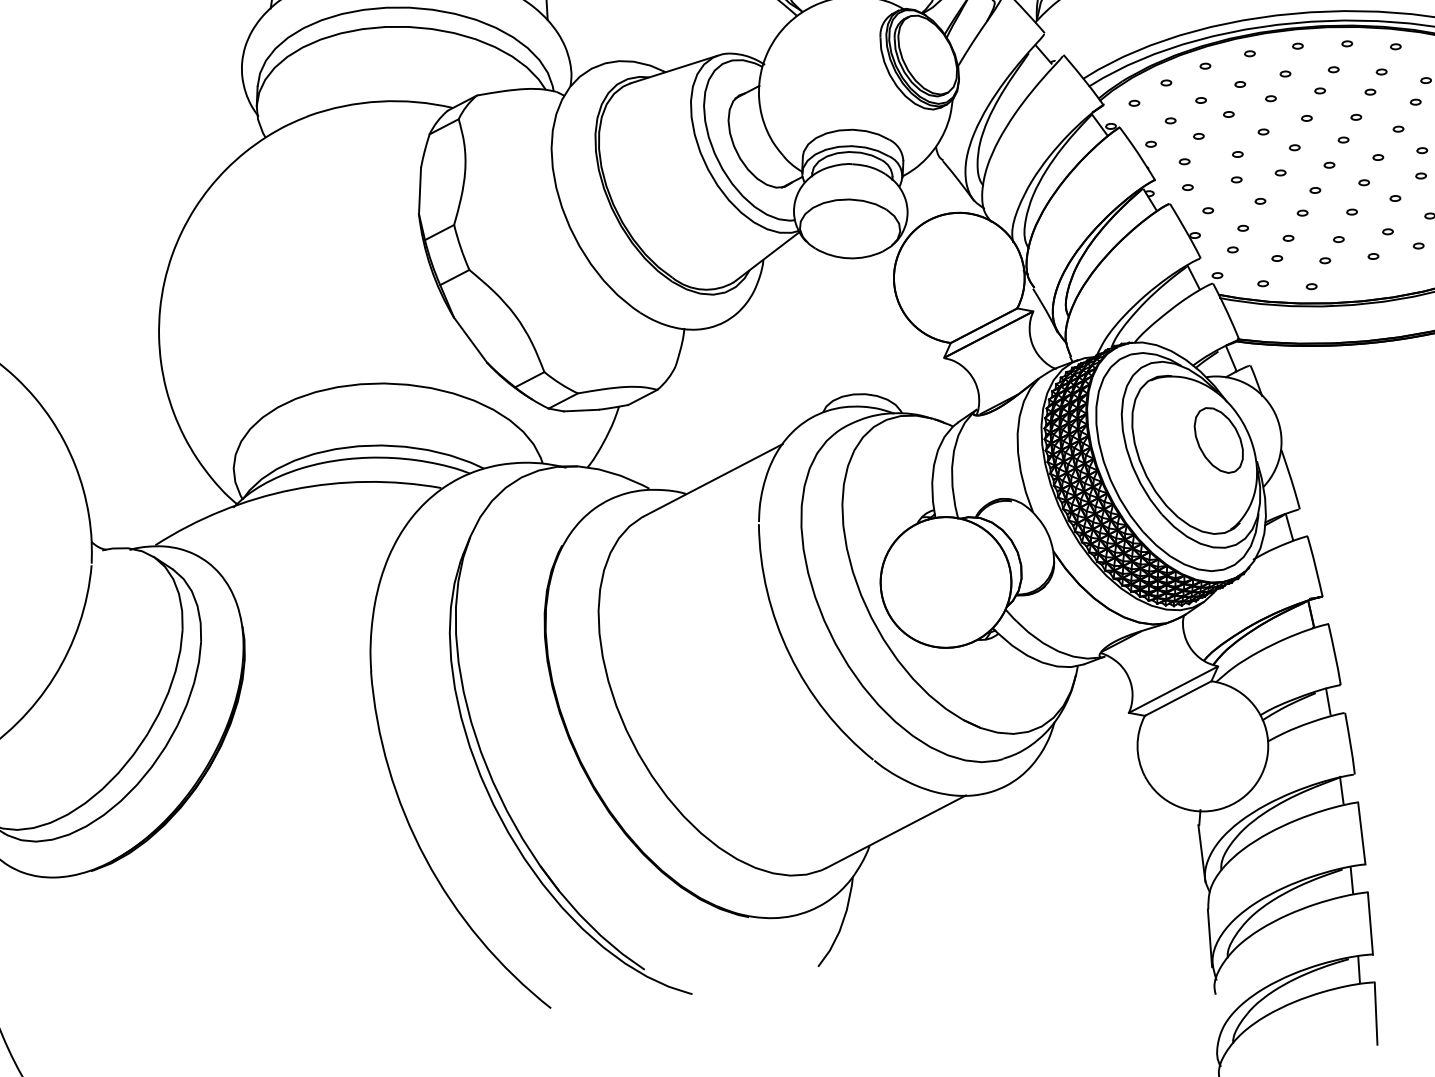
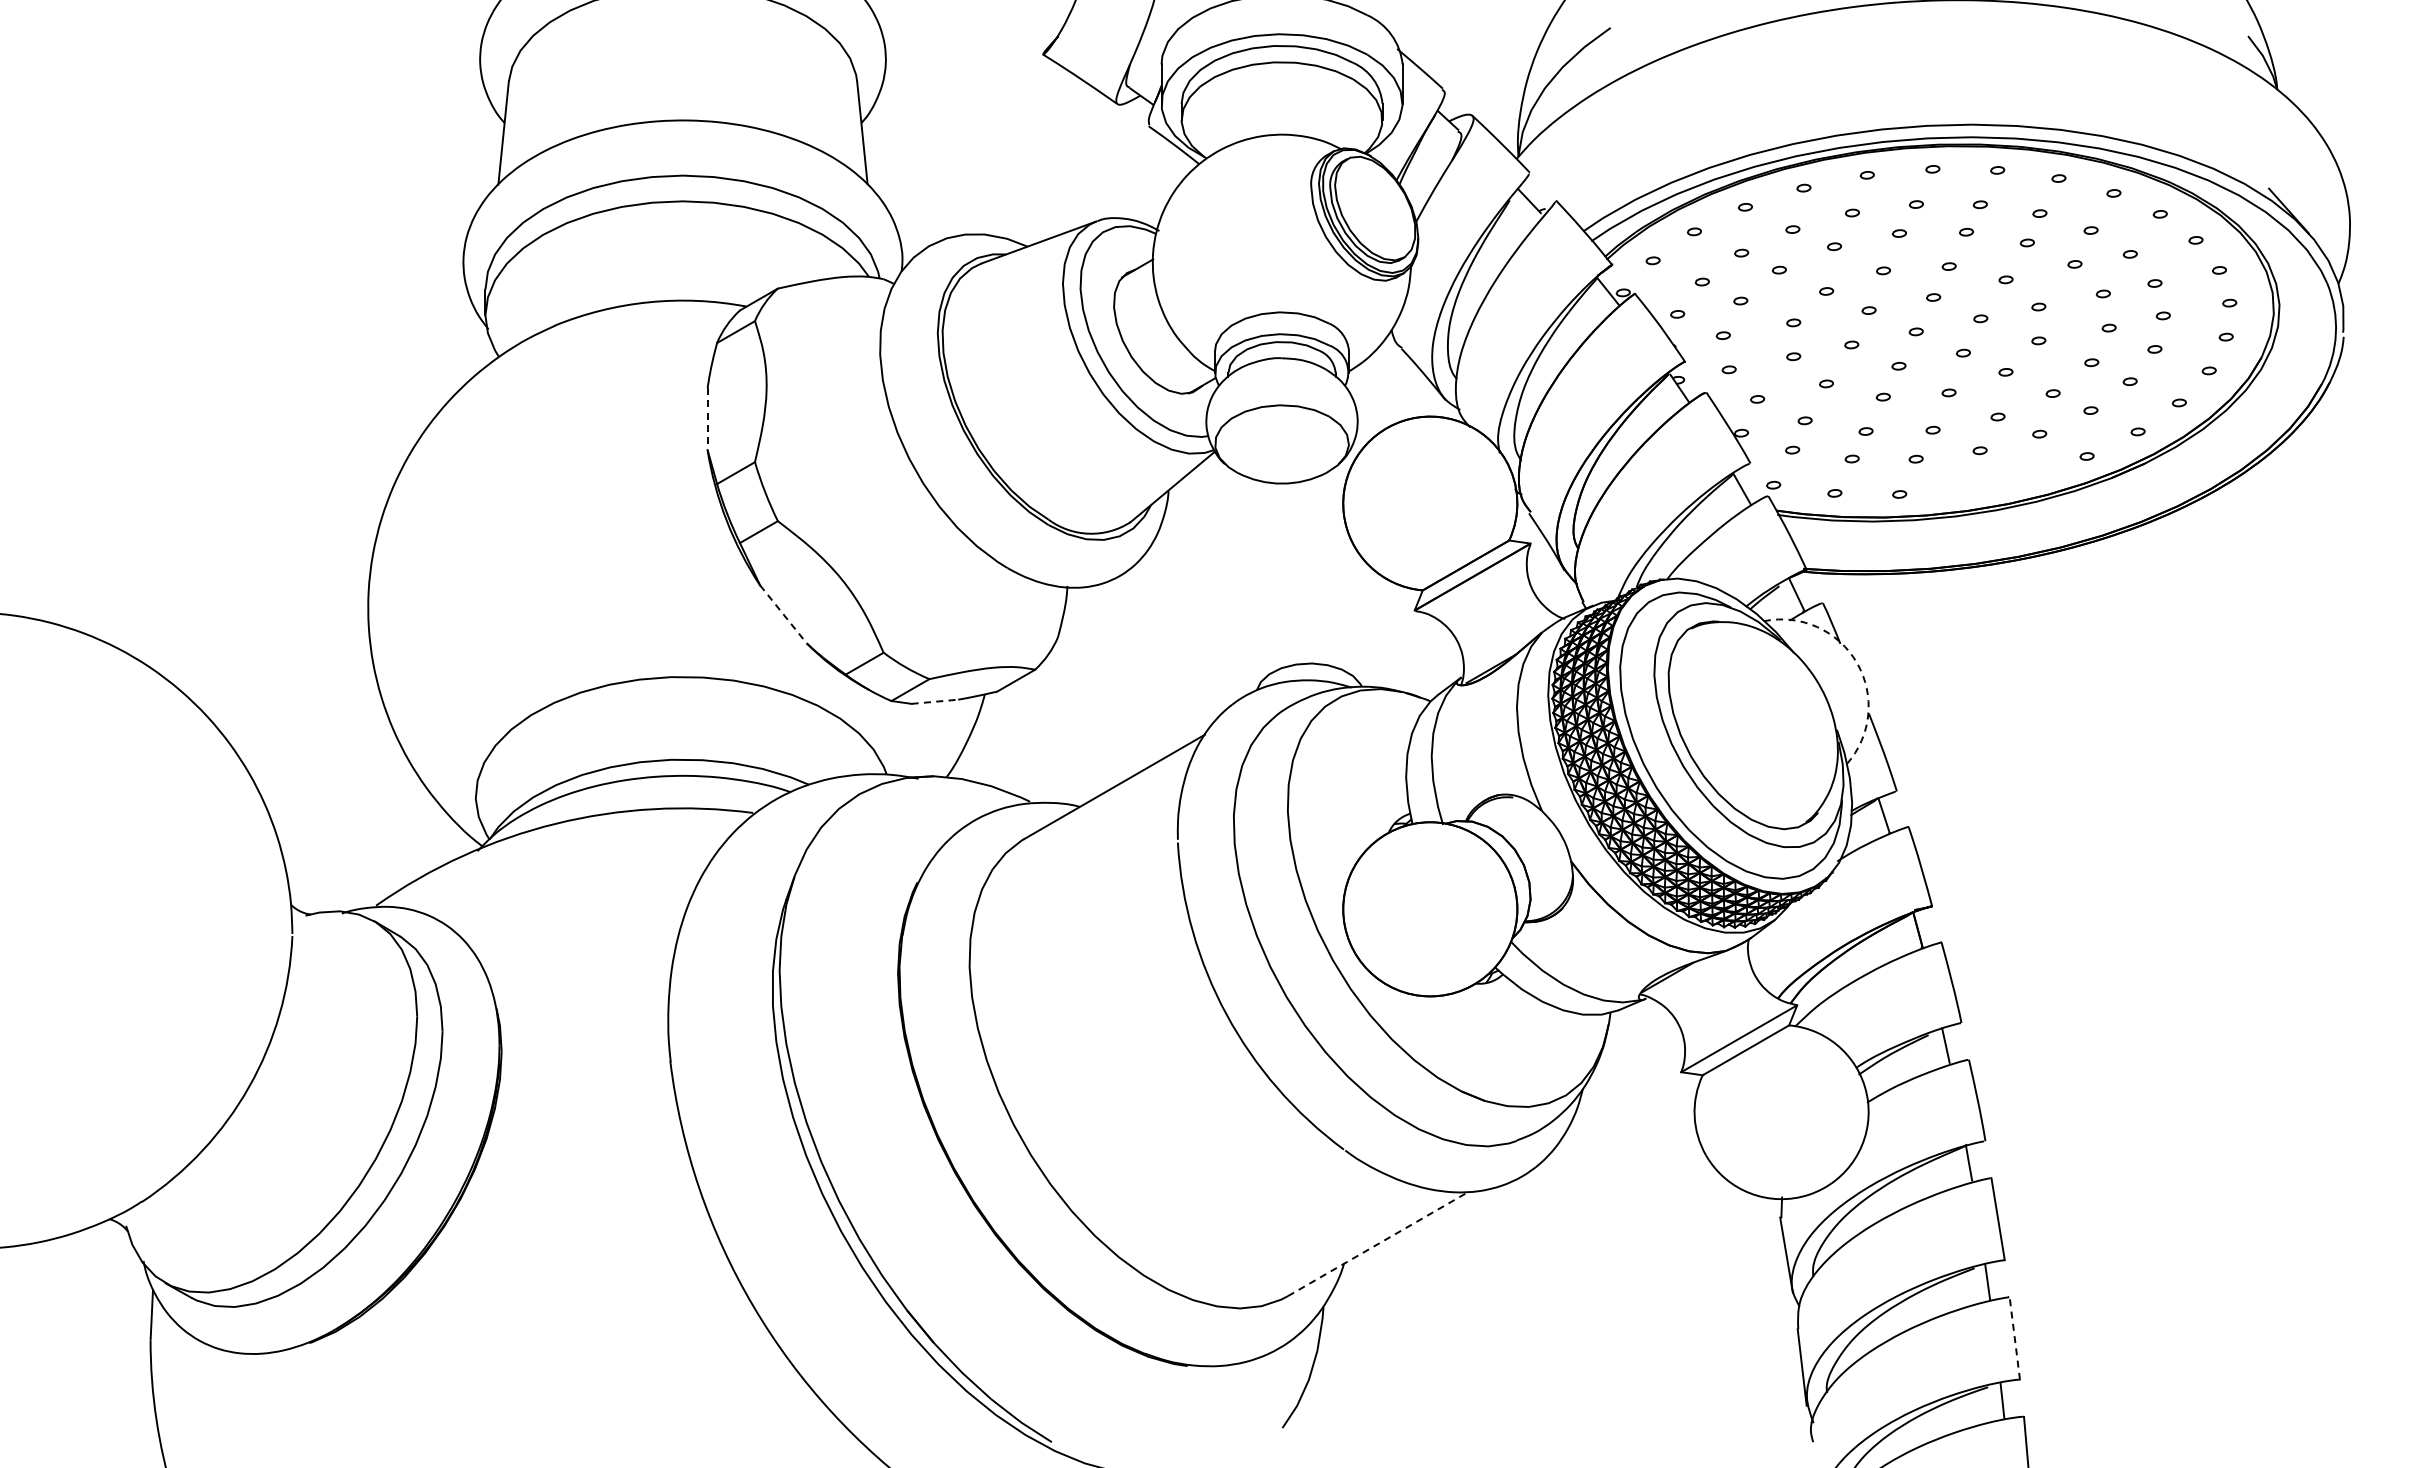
line: (419, 191) -> (707, 419), solid -> dashed
line: (470, 340) -> (783, 614), solid -> dashed
line: (581, 410) -> (935, 701), solid -> dashed
arc: (1273, 411) -> (1856, 662), solid -> dashed
part: (1218, 440) -> (1784, 704), removed
line: (896, 831) -> (1378, 1243), solid -> dashed
line: (1370, 923) -> (2014, 1338), solid -> dashed

